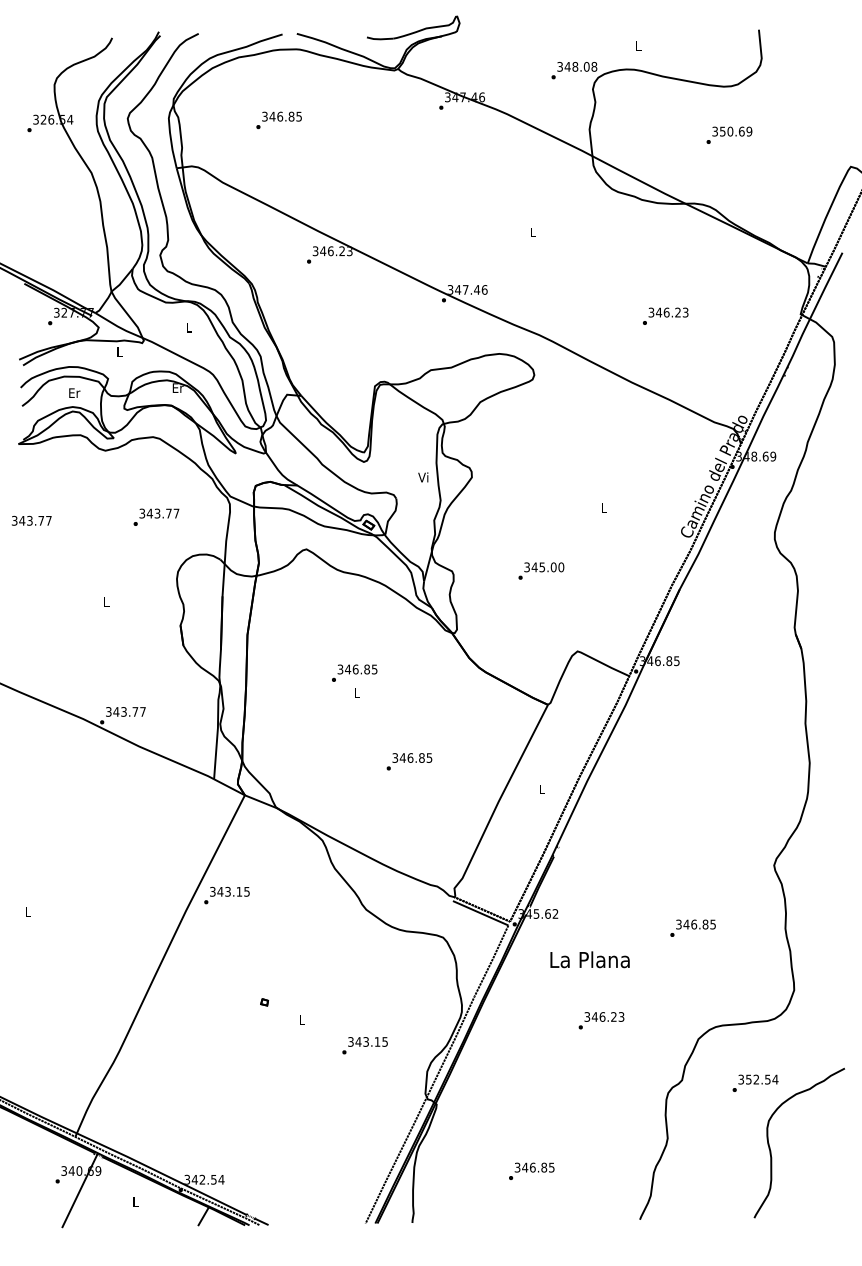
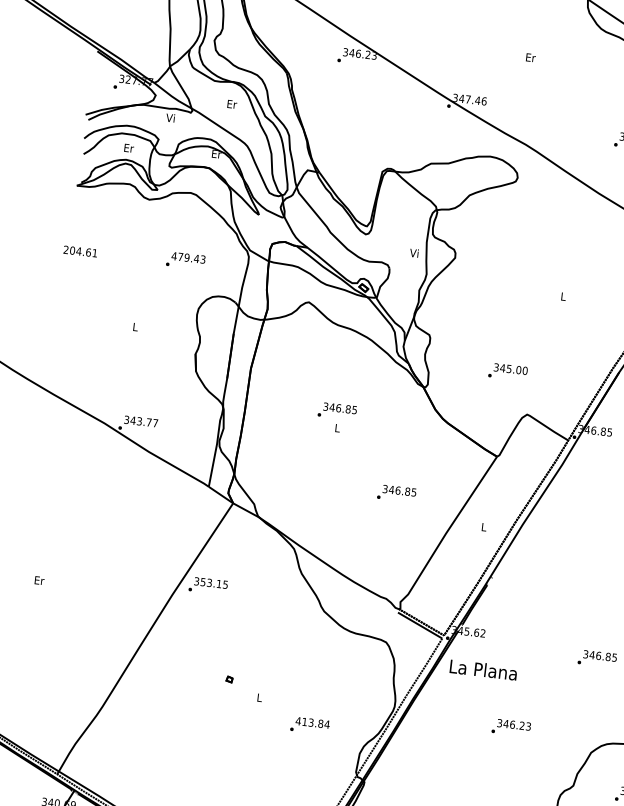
text: (533, 232) -> (530, 57), L -> Er
text: (189, 327) -> (232, 104), L -> Er
text: (119, 351) -> (170, 117), L -> Vi
text: (159, 513) -> (188, 257), 343.77 -> 479.43
text: (31, 520) -> (80, 251), 343.77 -> 204.61
text: (541, 570) -> (508, 371), moved
text: (409, 761) -> (396, 493), moved
text: (220, 891) -> (203, 581), 343.15 -> 353.15
text: (28, 912) -> (39, 580), L -> Er
text: (589, 959) -> (483, 669), moved
text: (367, 1041) -> (312, 722), 343.15 -> 413.84

